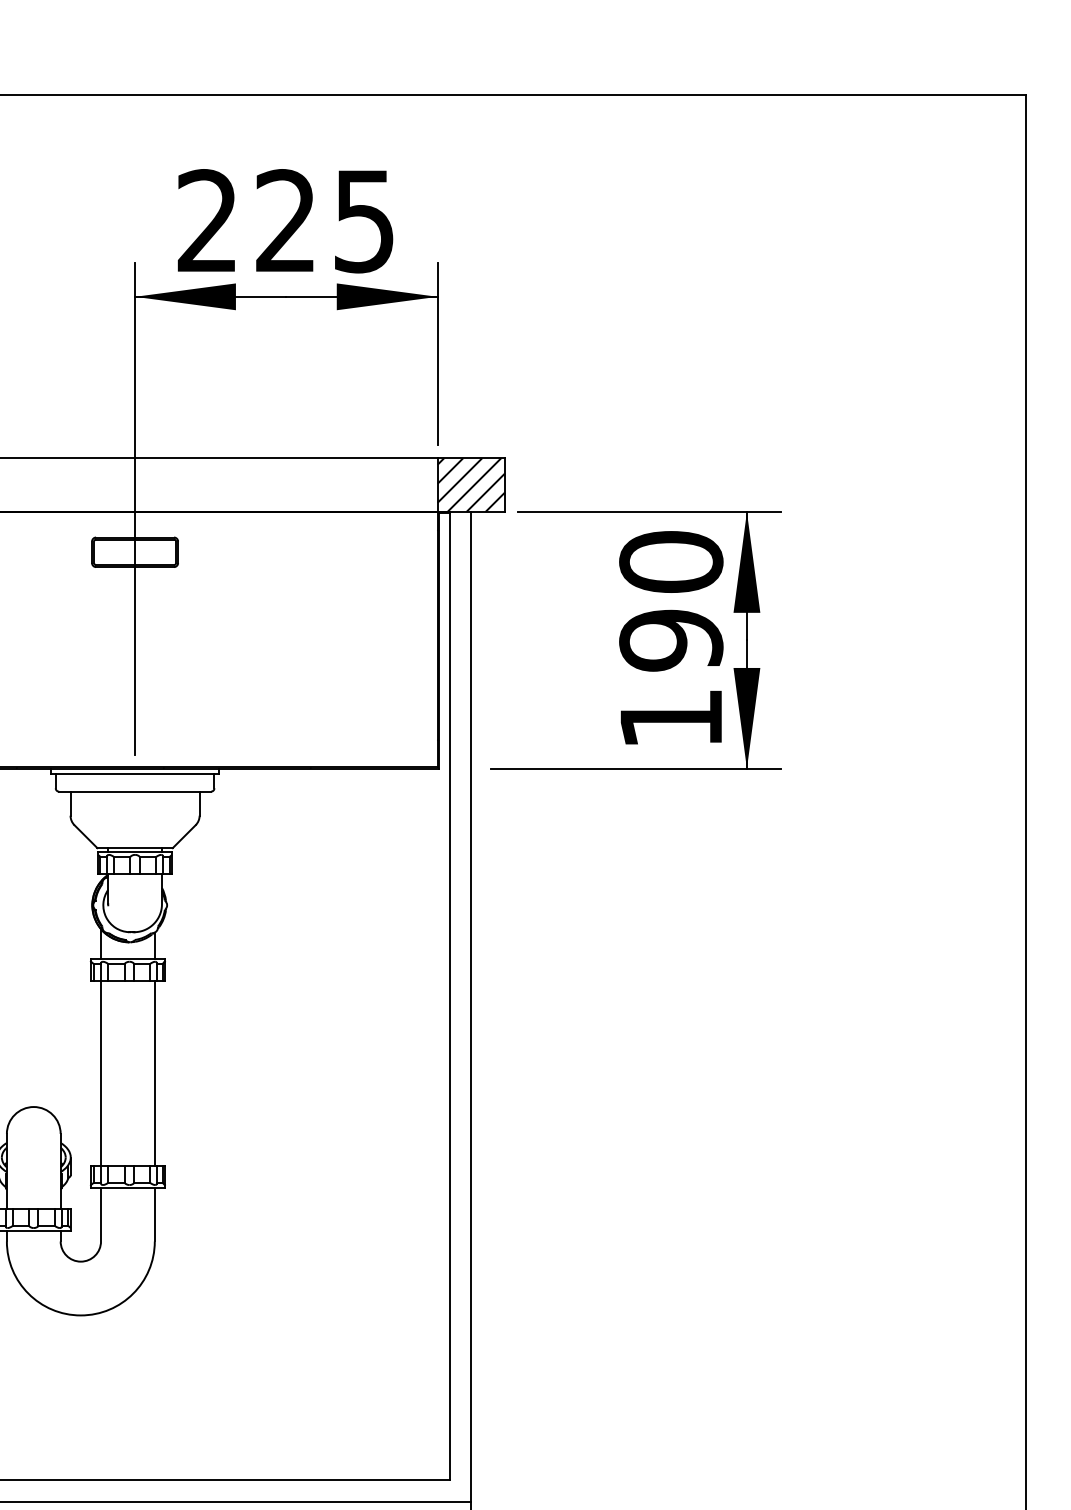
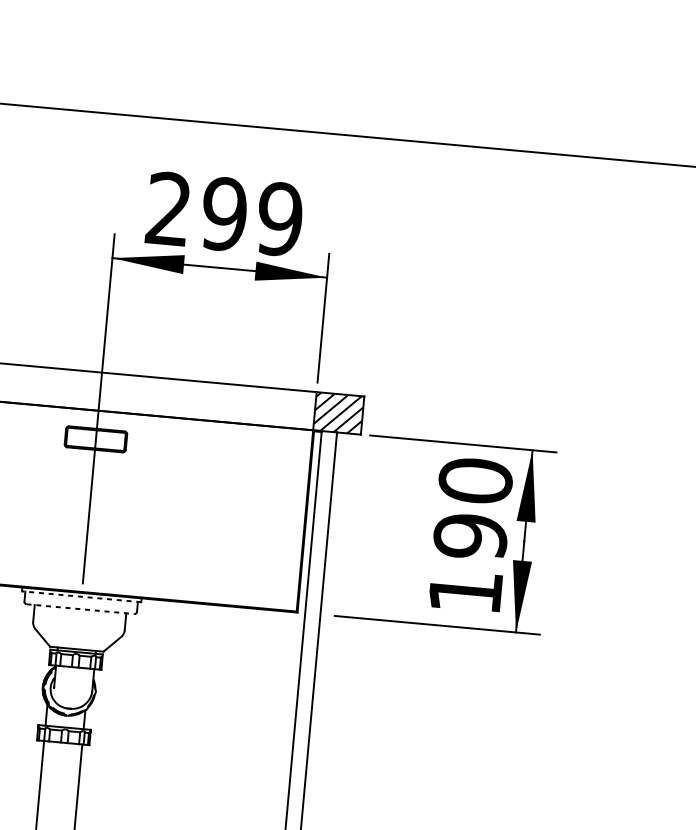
text: (325, 221) -> (252, 216), 225 -> 299
line: (134, 774) -> (81, 596), solid -> dashed
line: (135, 791) -> (80, 609), solid -> dashed

